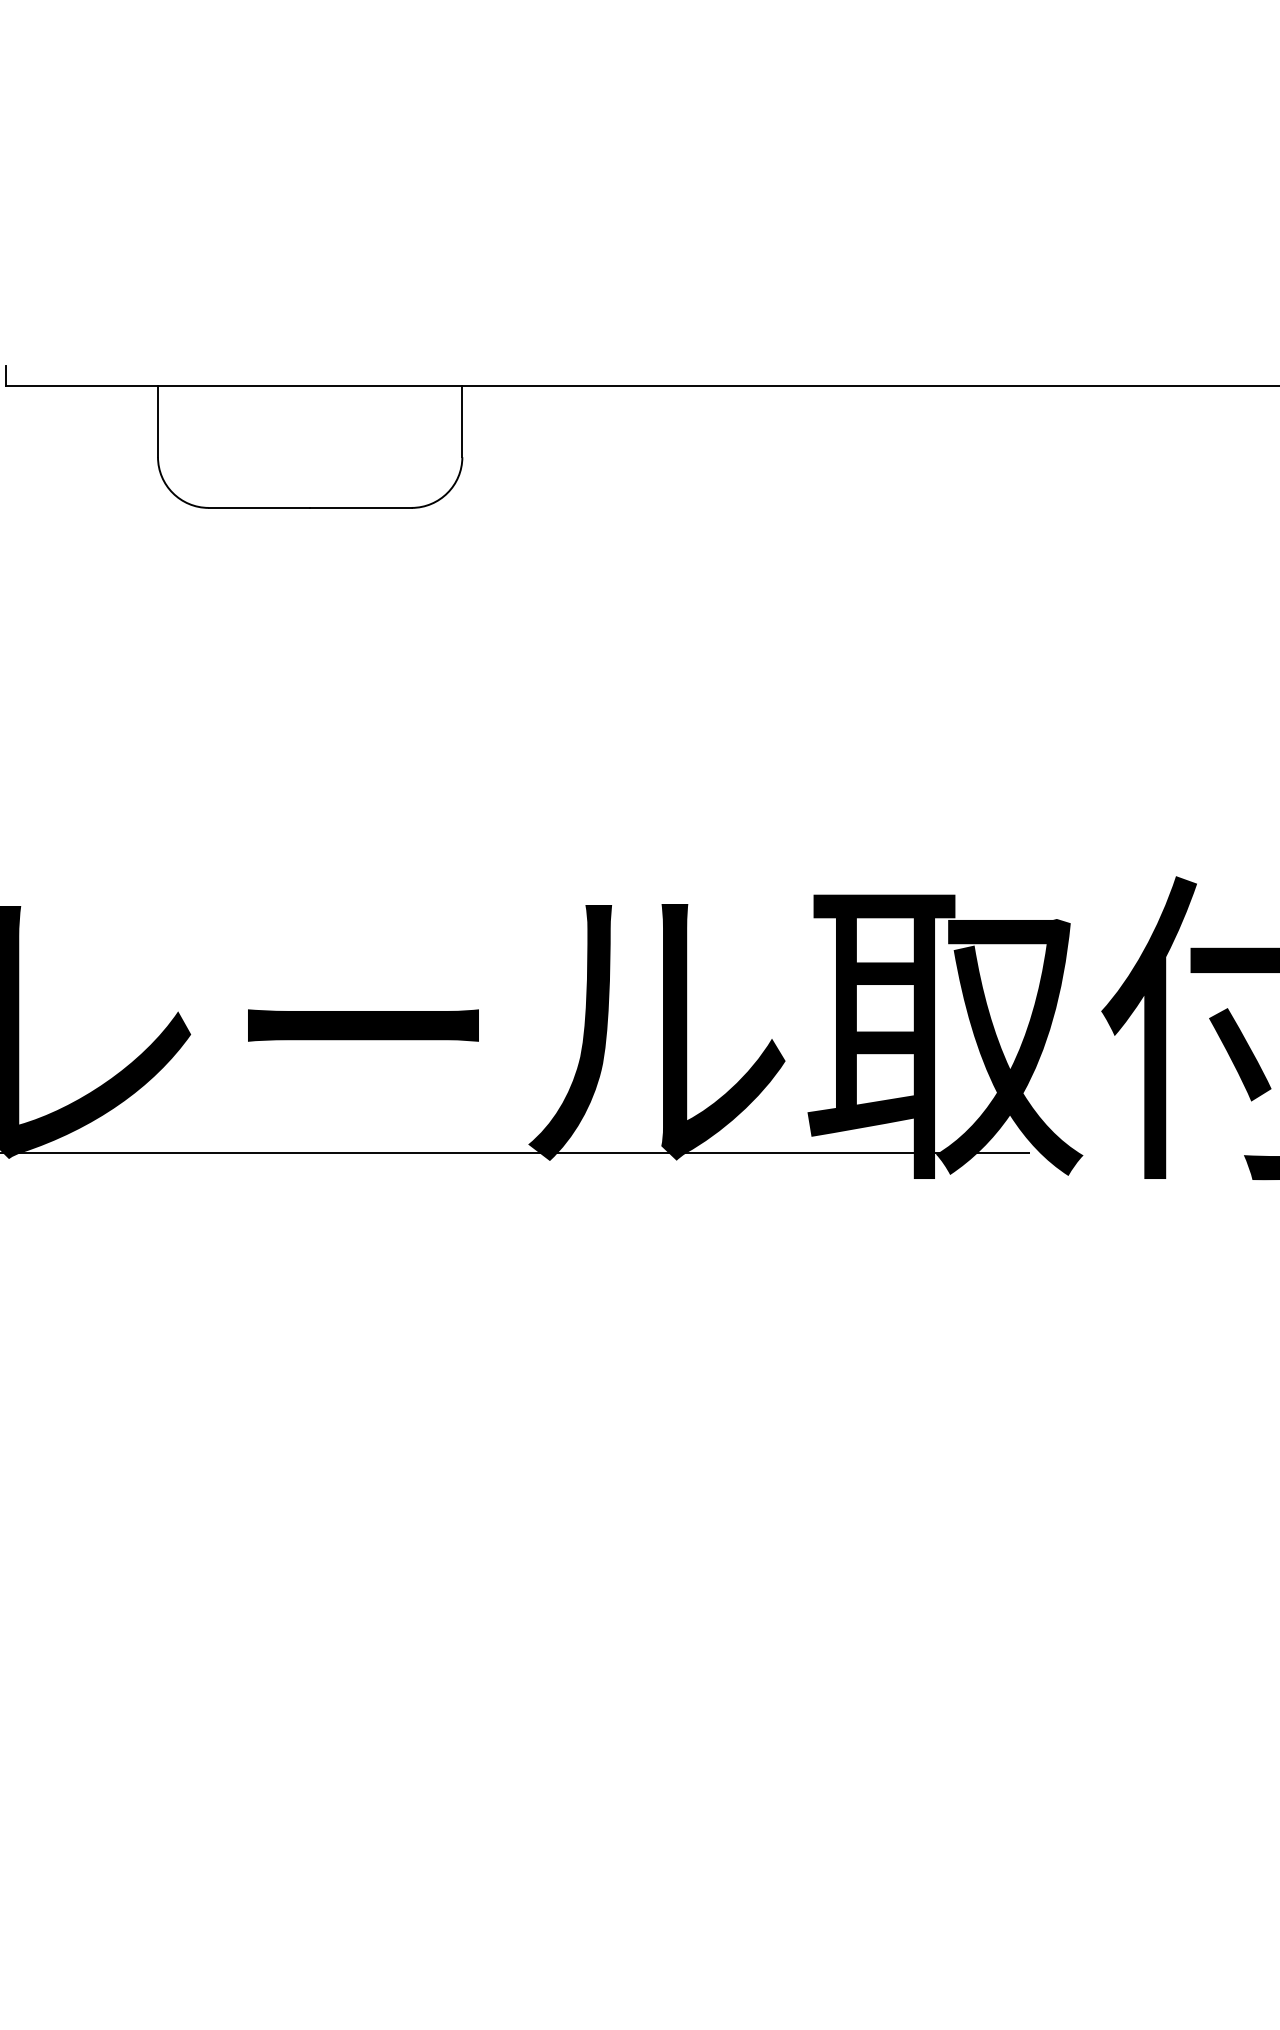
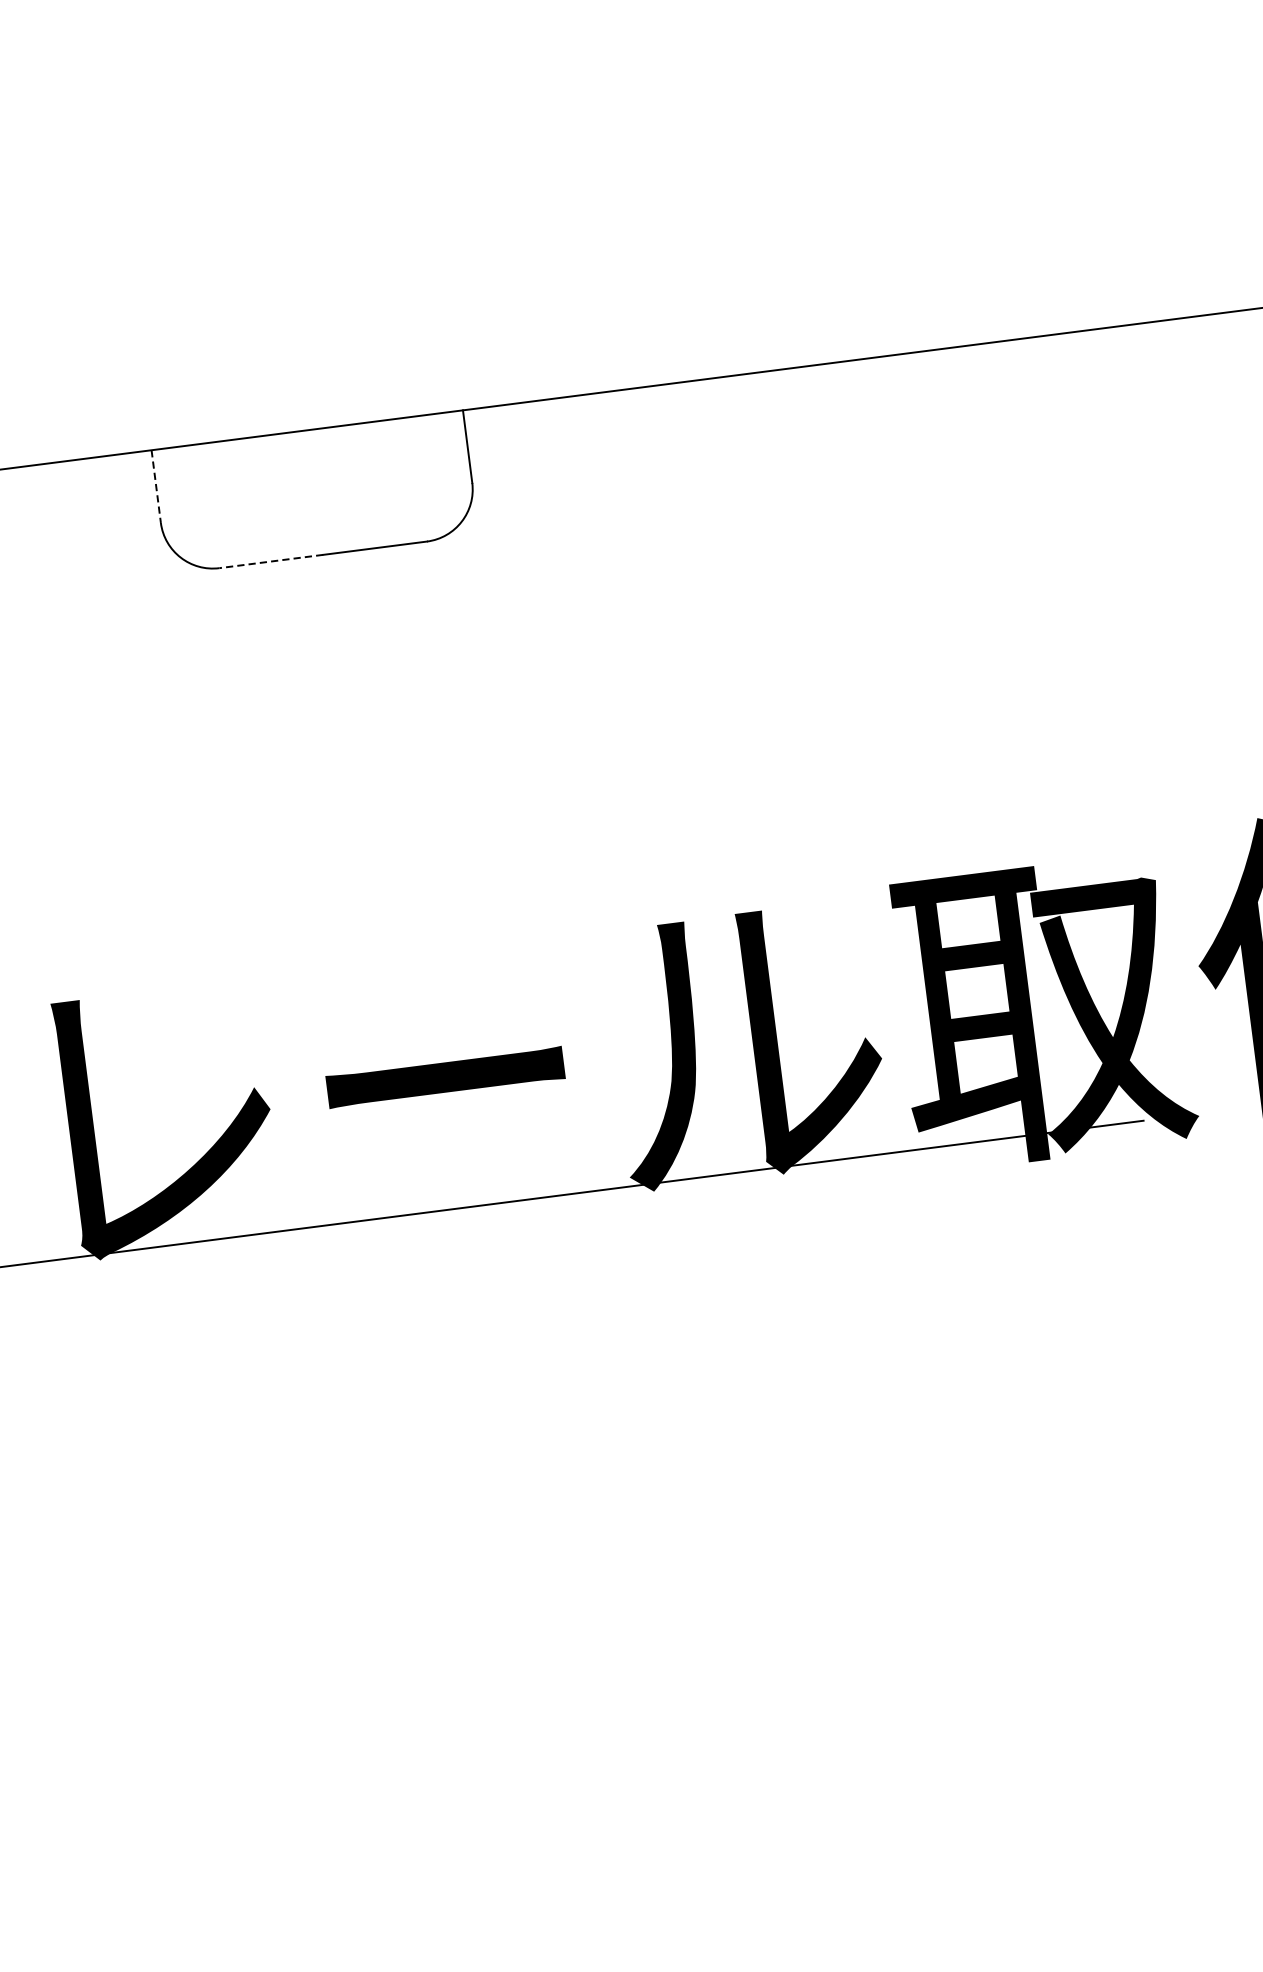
line: (158, 421) -> (156, 486), solid -> dashed
line: (259, 507) -> (271, 561), solid -> dashed

